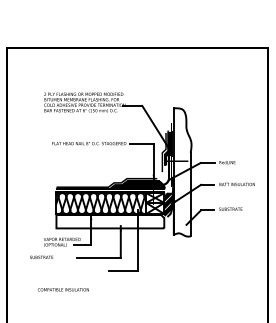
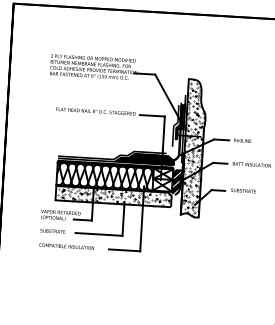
hatch: (181, 172) -> (192, 148), added
hatch: (110, 221) -> (113, 196), added
text: (41, 256) -> (52, 230), moved
text: (63, 289) -> (66, 246), moved

